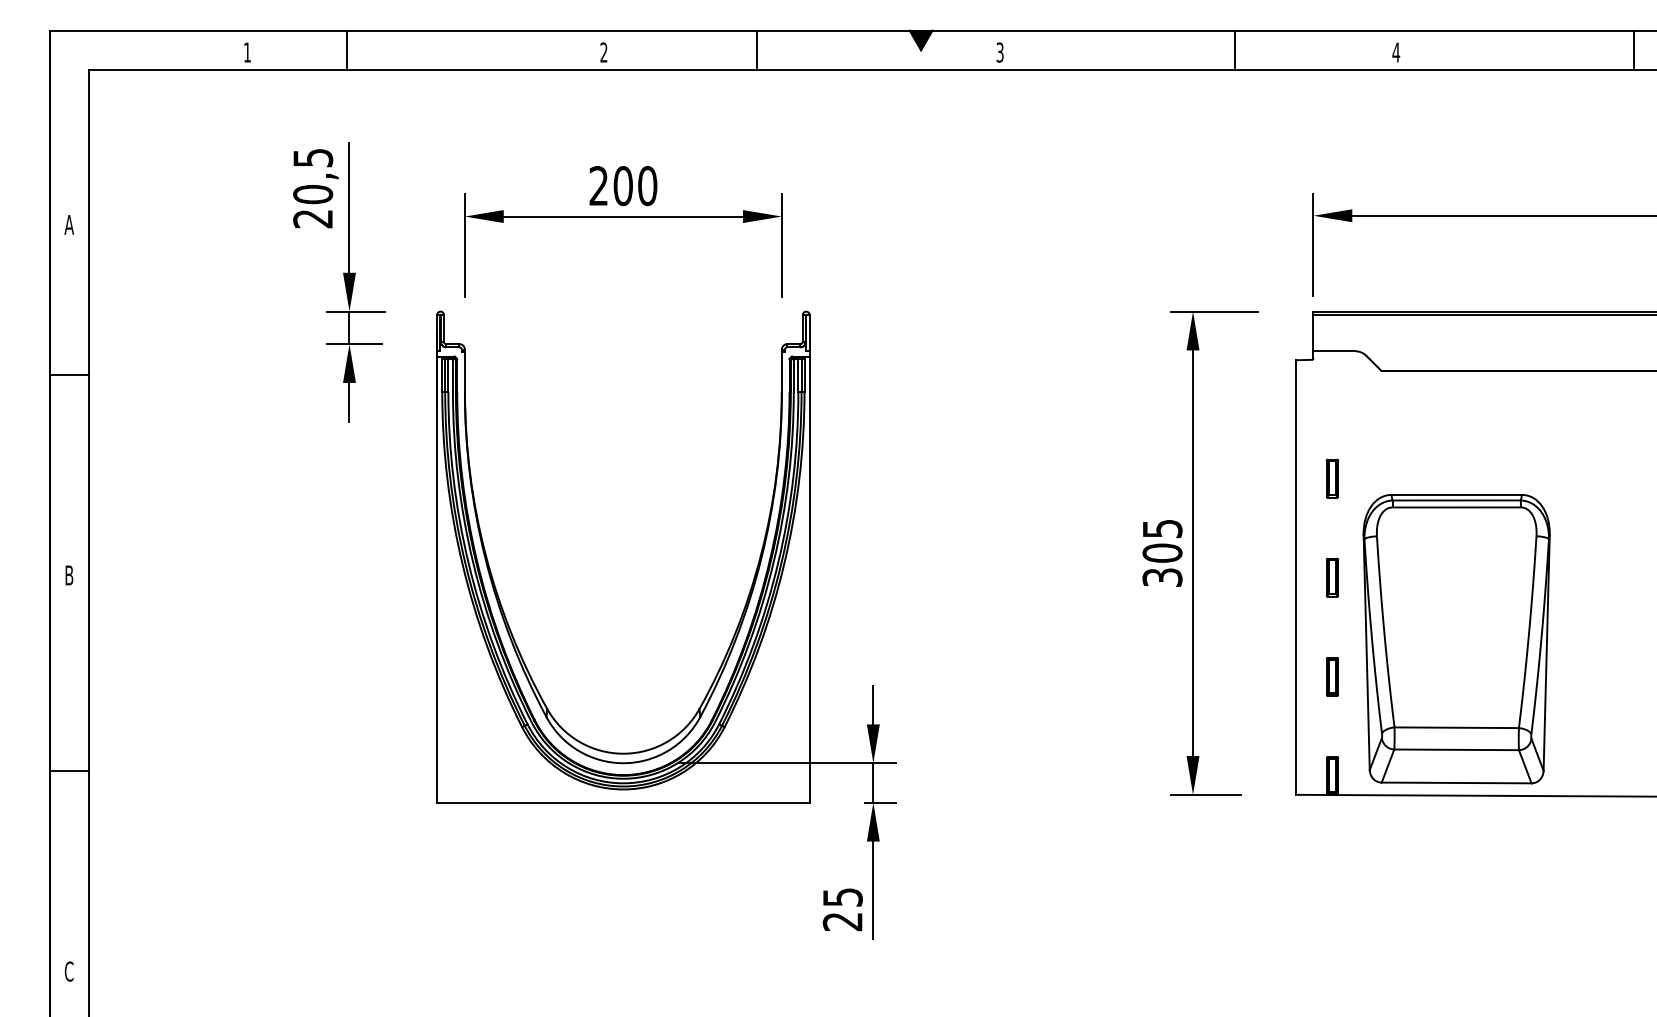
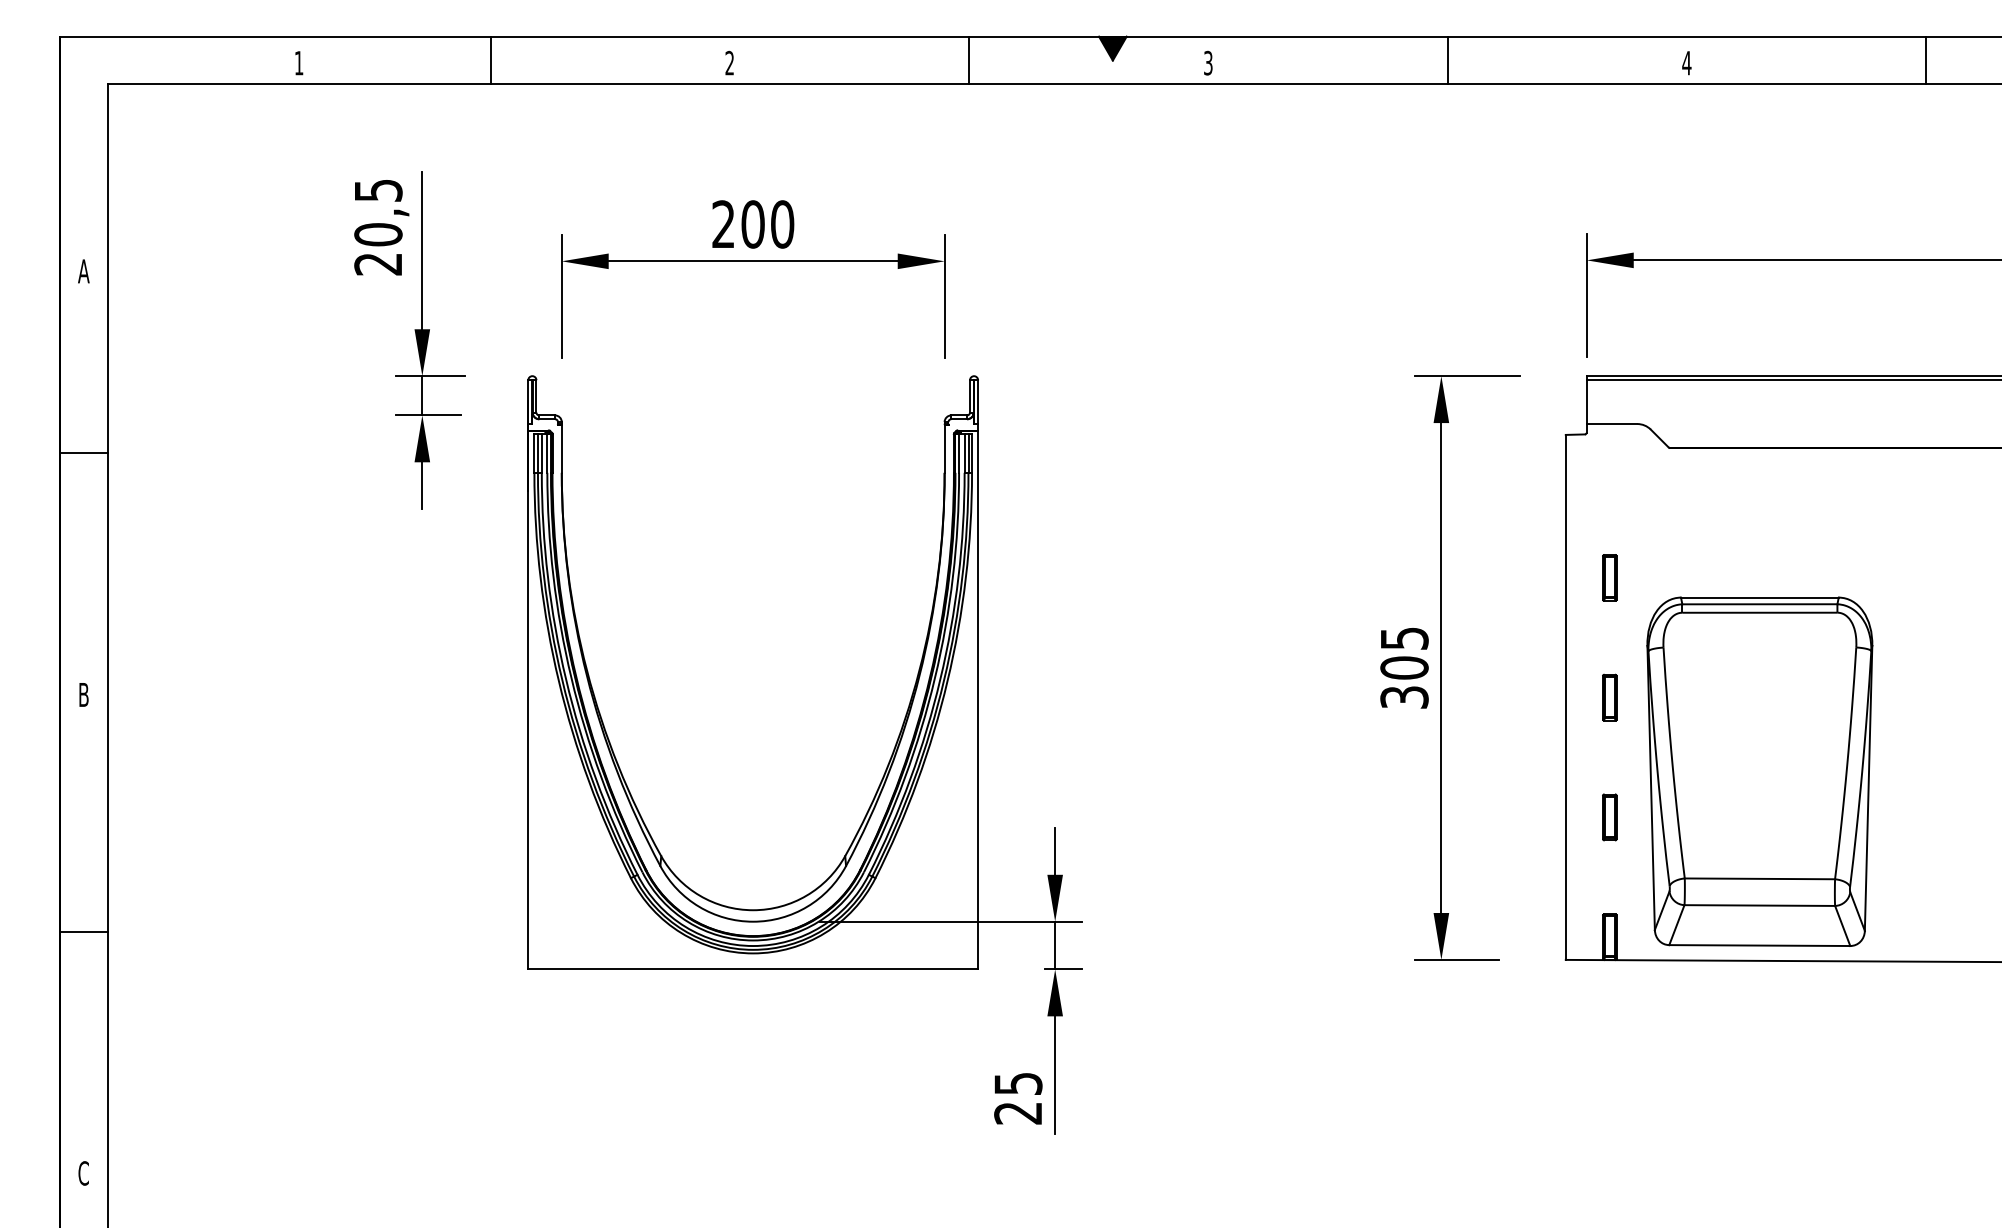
line: (347, 50) -> (490, 60), moved
line: (756, 50) -> (969, 60), moved
line: (1234, 50) -> (1447, 60), moved
line: (1634, 50) -> (1926, 60), moved

